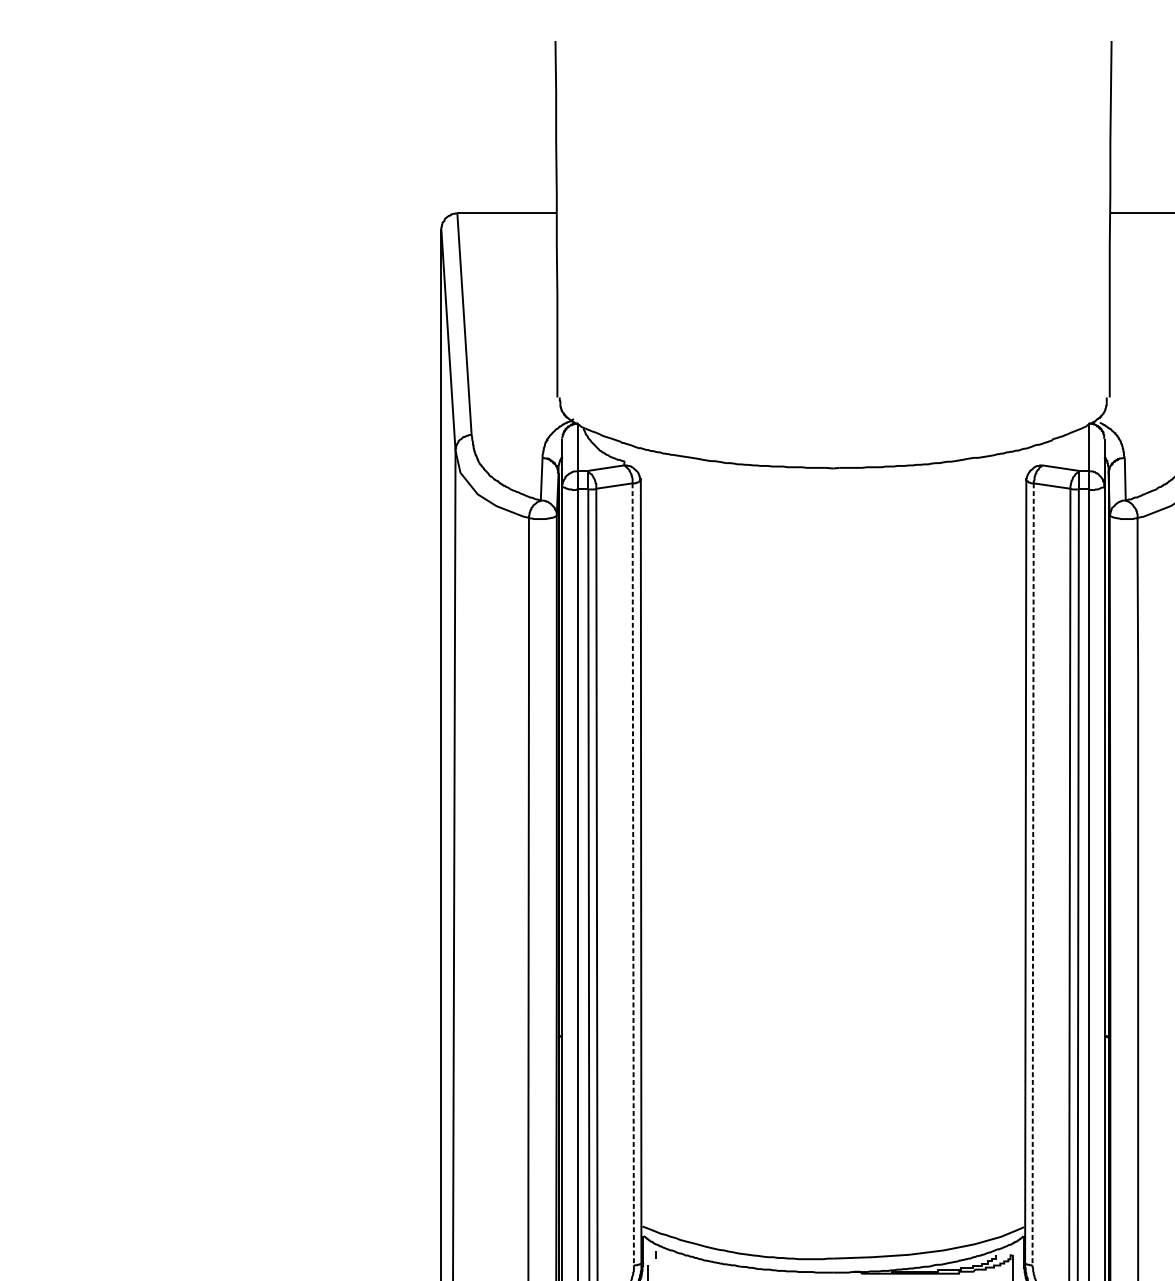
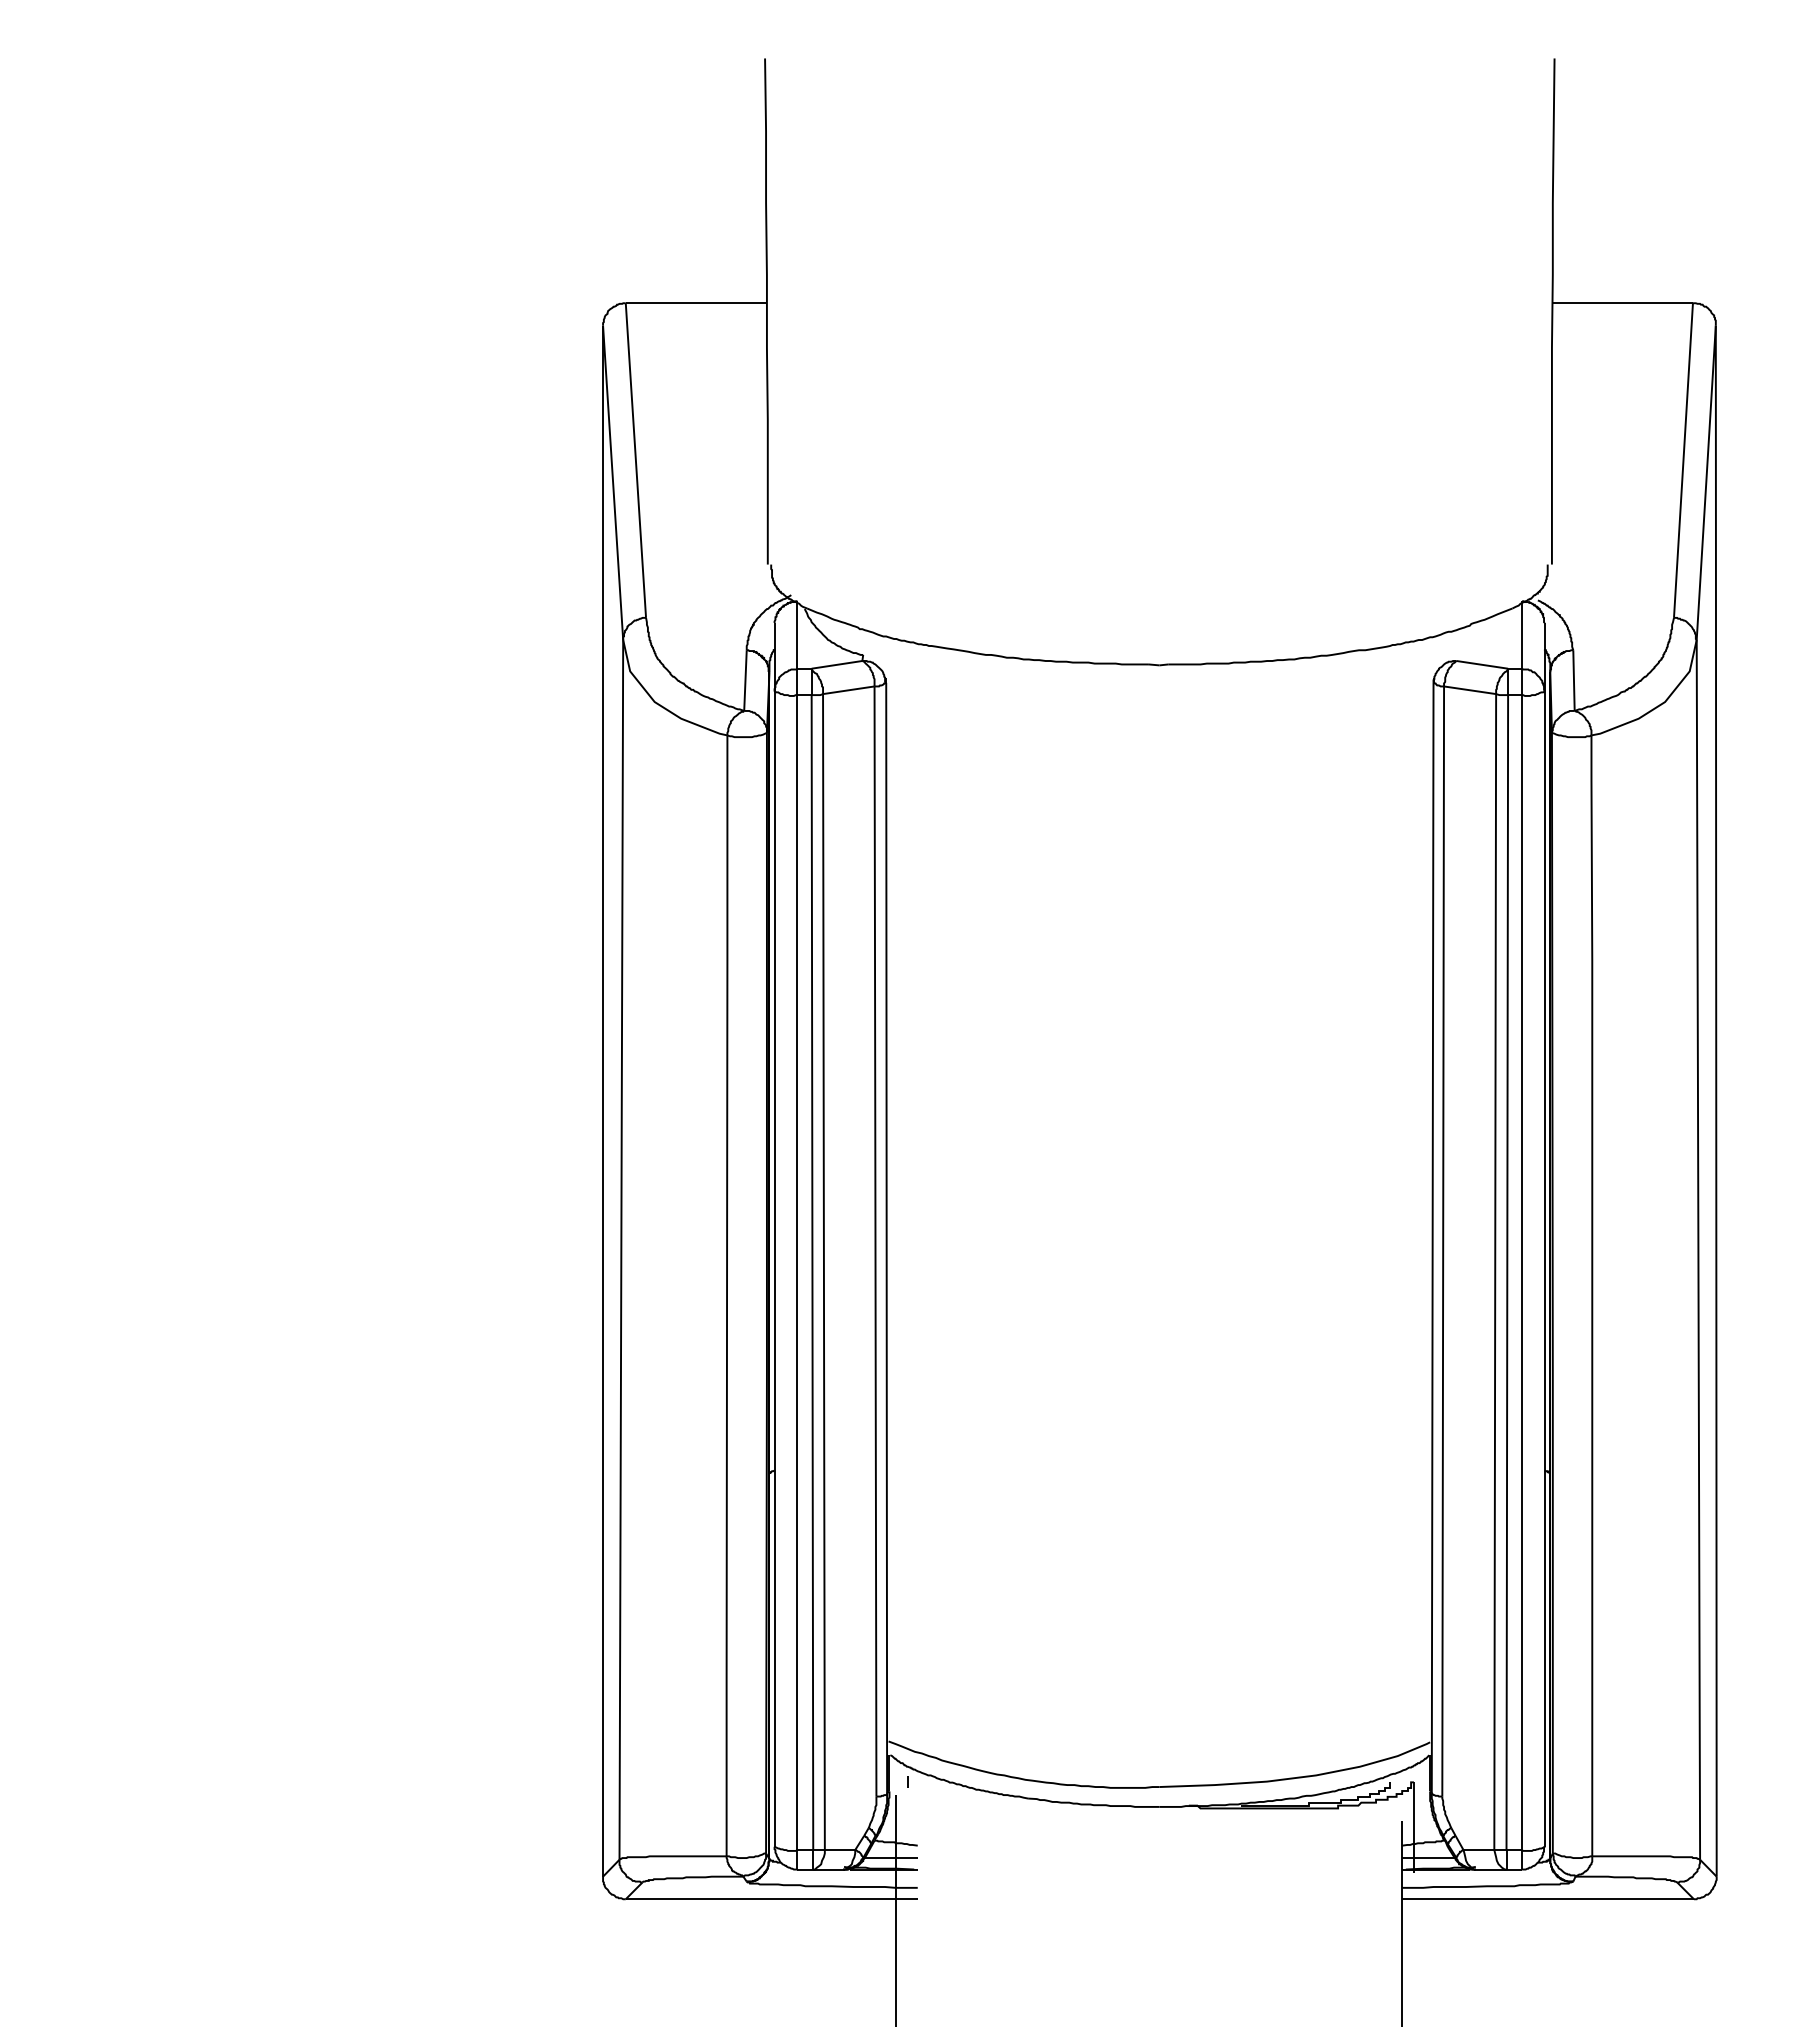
line: (633, 875) -> (875, 1242), dashed -> solid
line: (1033, 875) -> (1443, 1242), dashed -> solid

